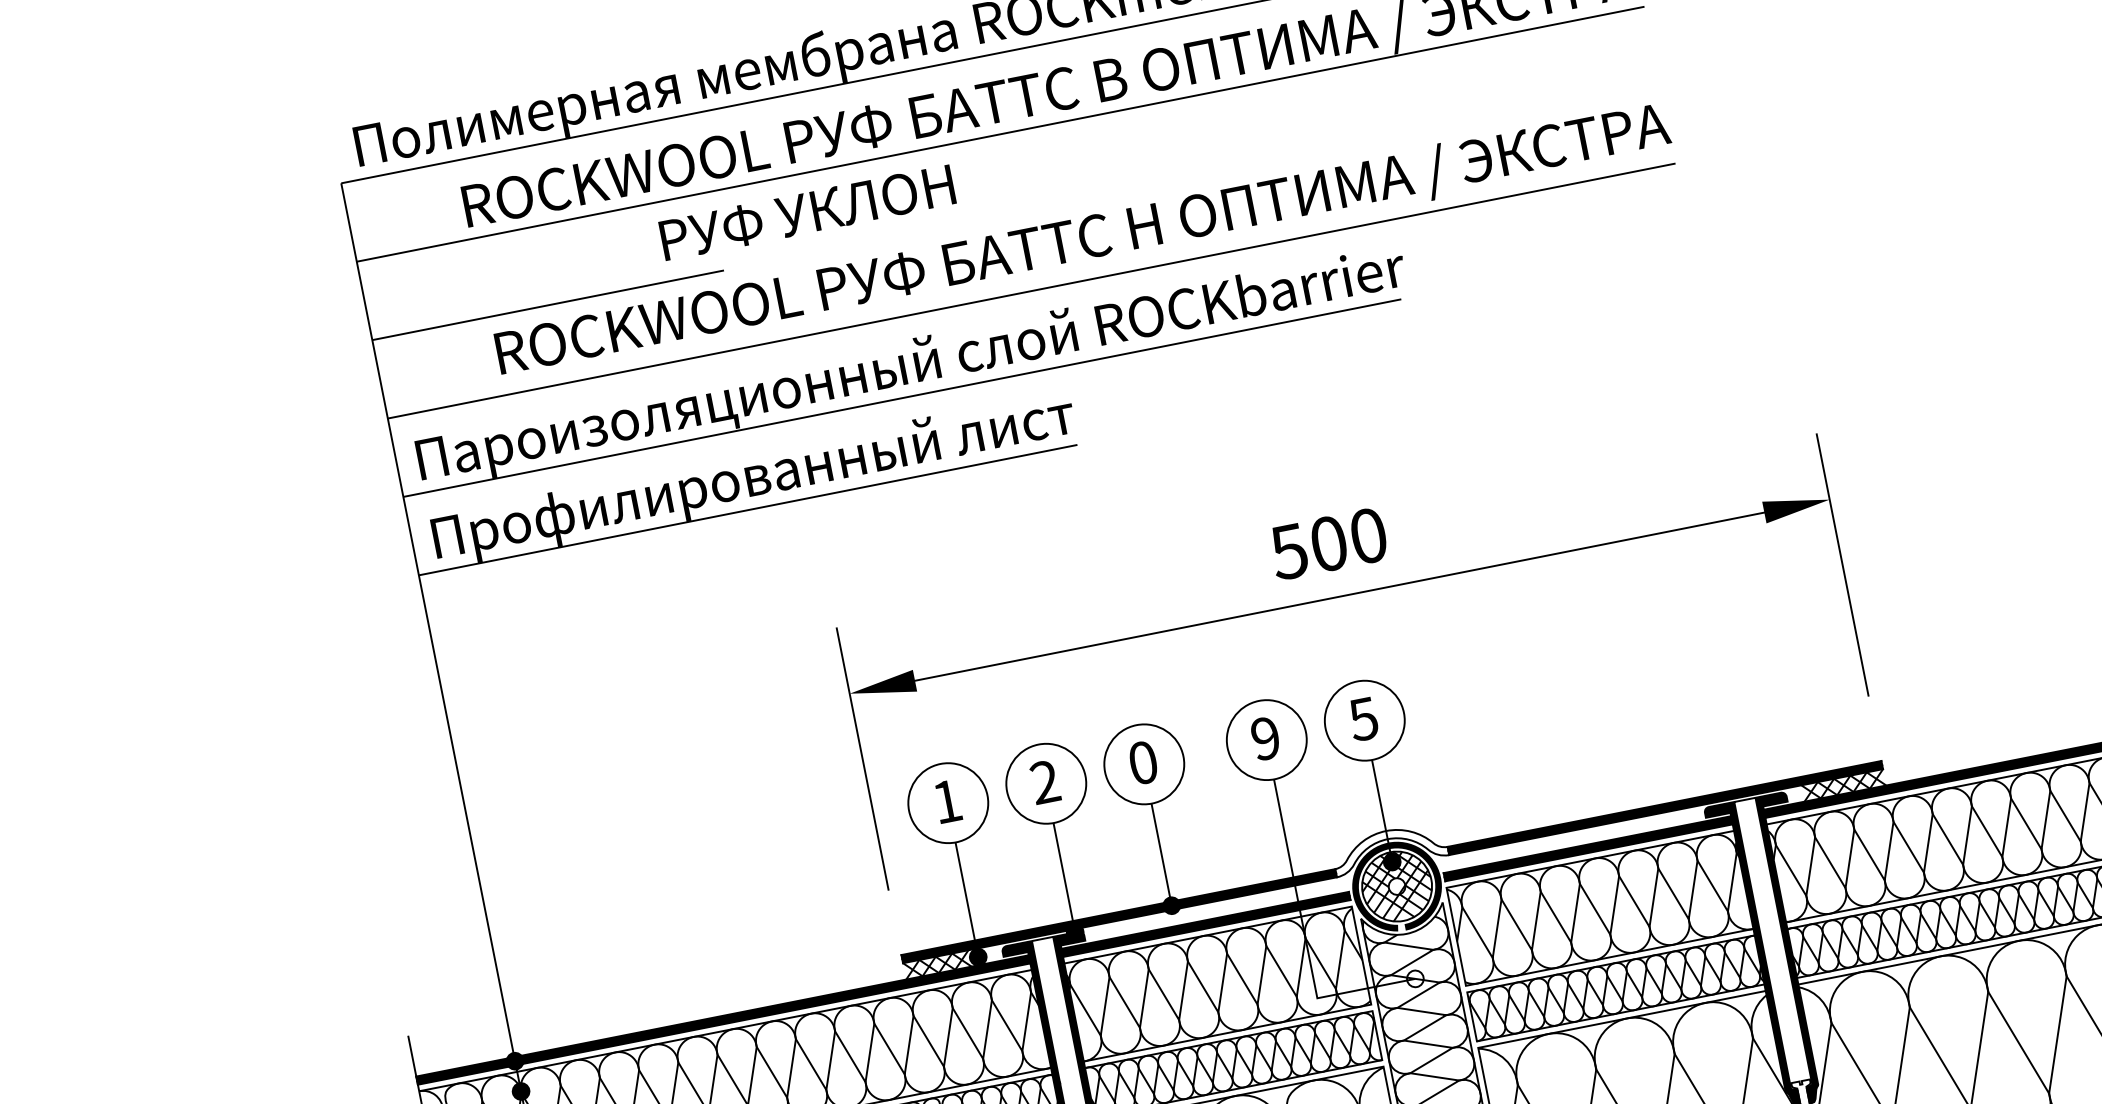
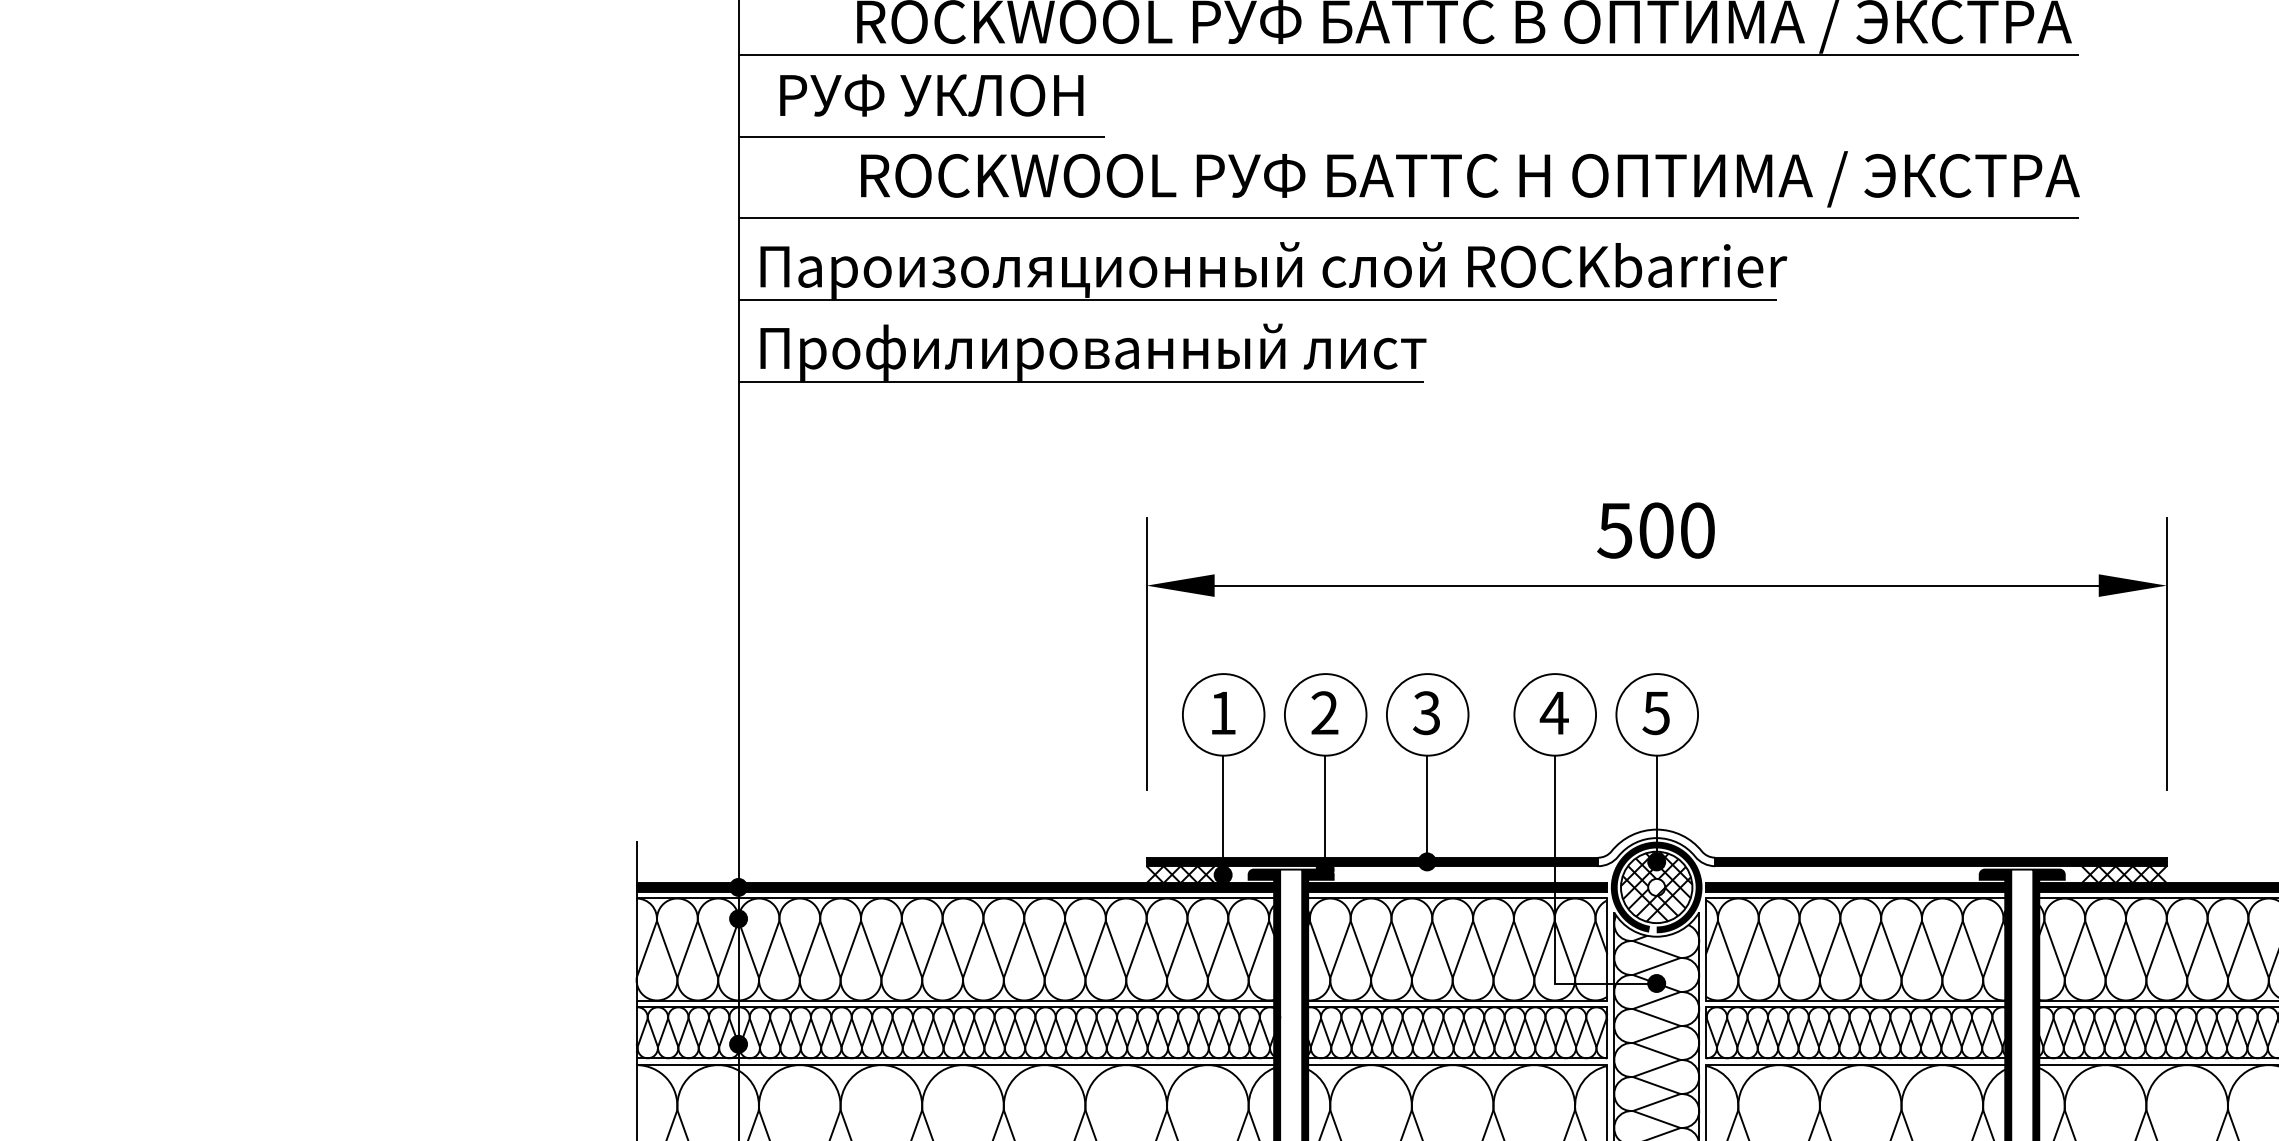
text: (807, 212) -> (931, 95), moved
text: (1264, 739) -> (1553, 713), 9 -> 4
text: (1142, 763) -> (1426, 713), 0 -> 3
fill: (1415, 978) -> (1656, 983), added

